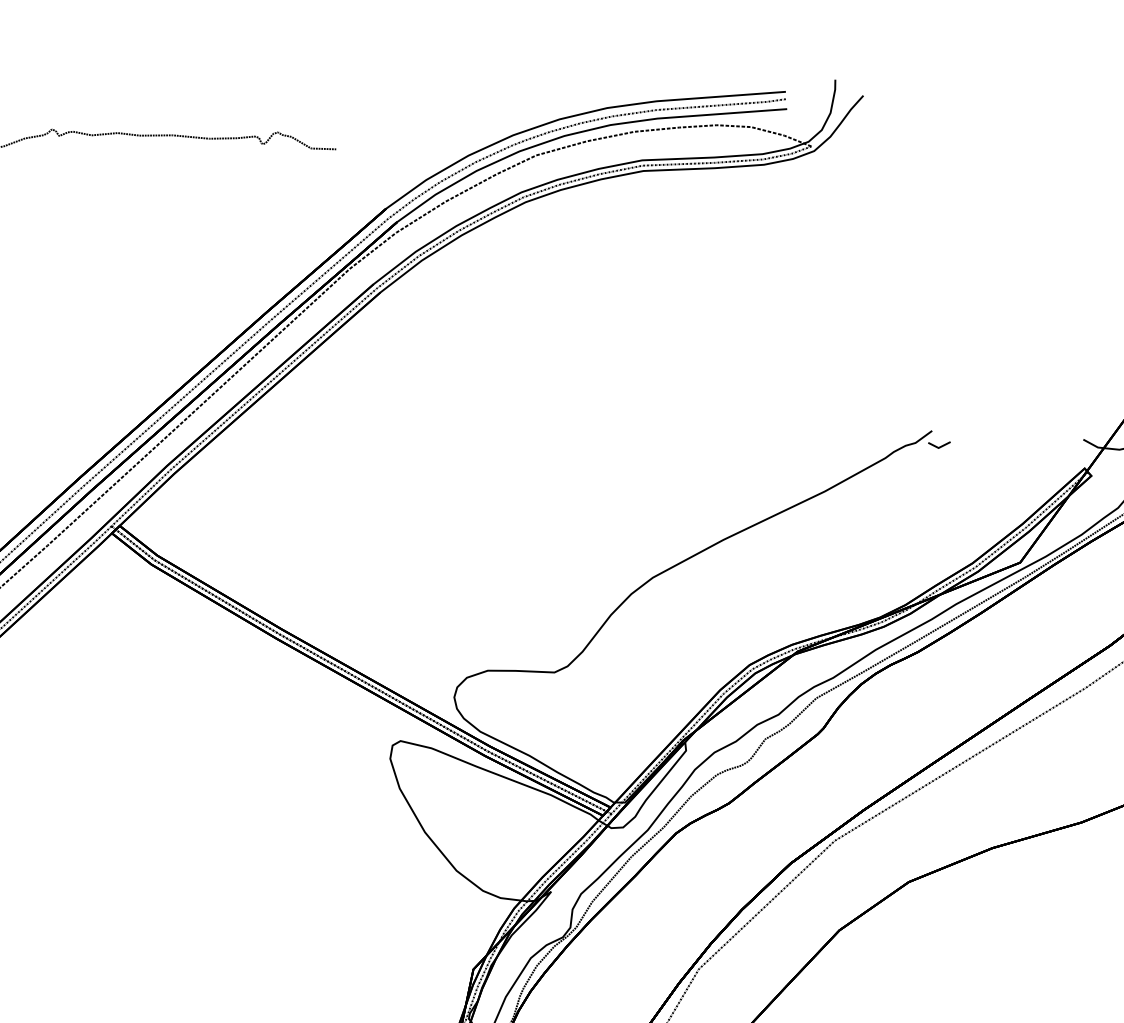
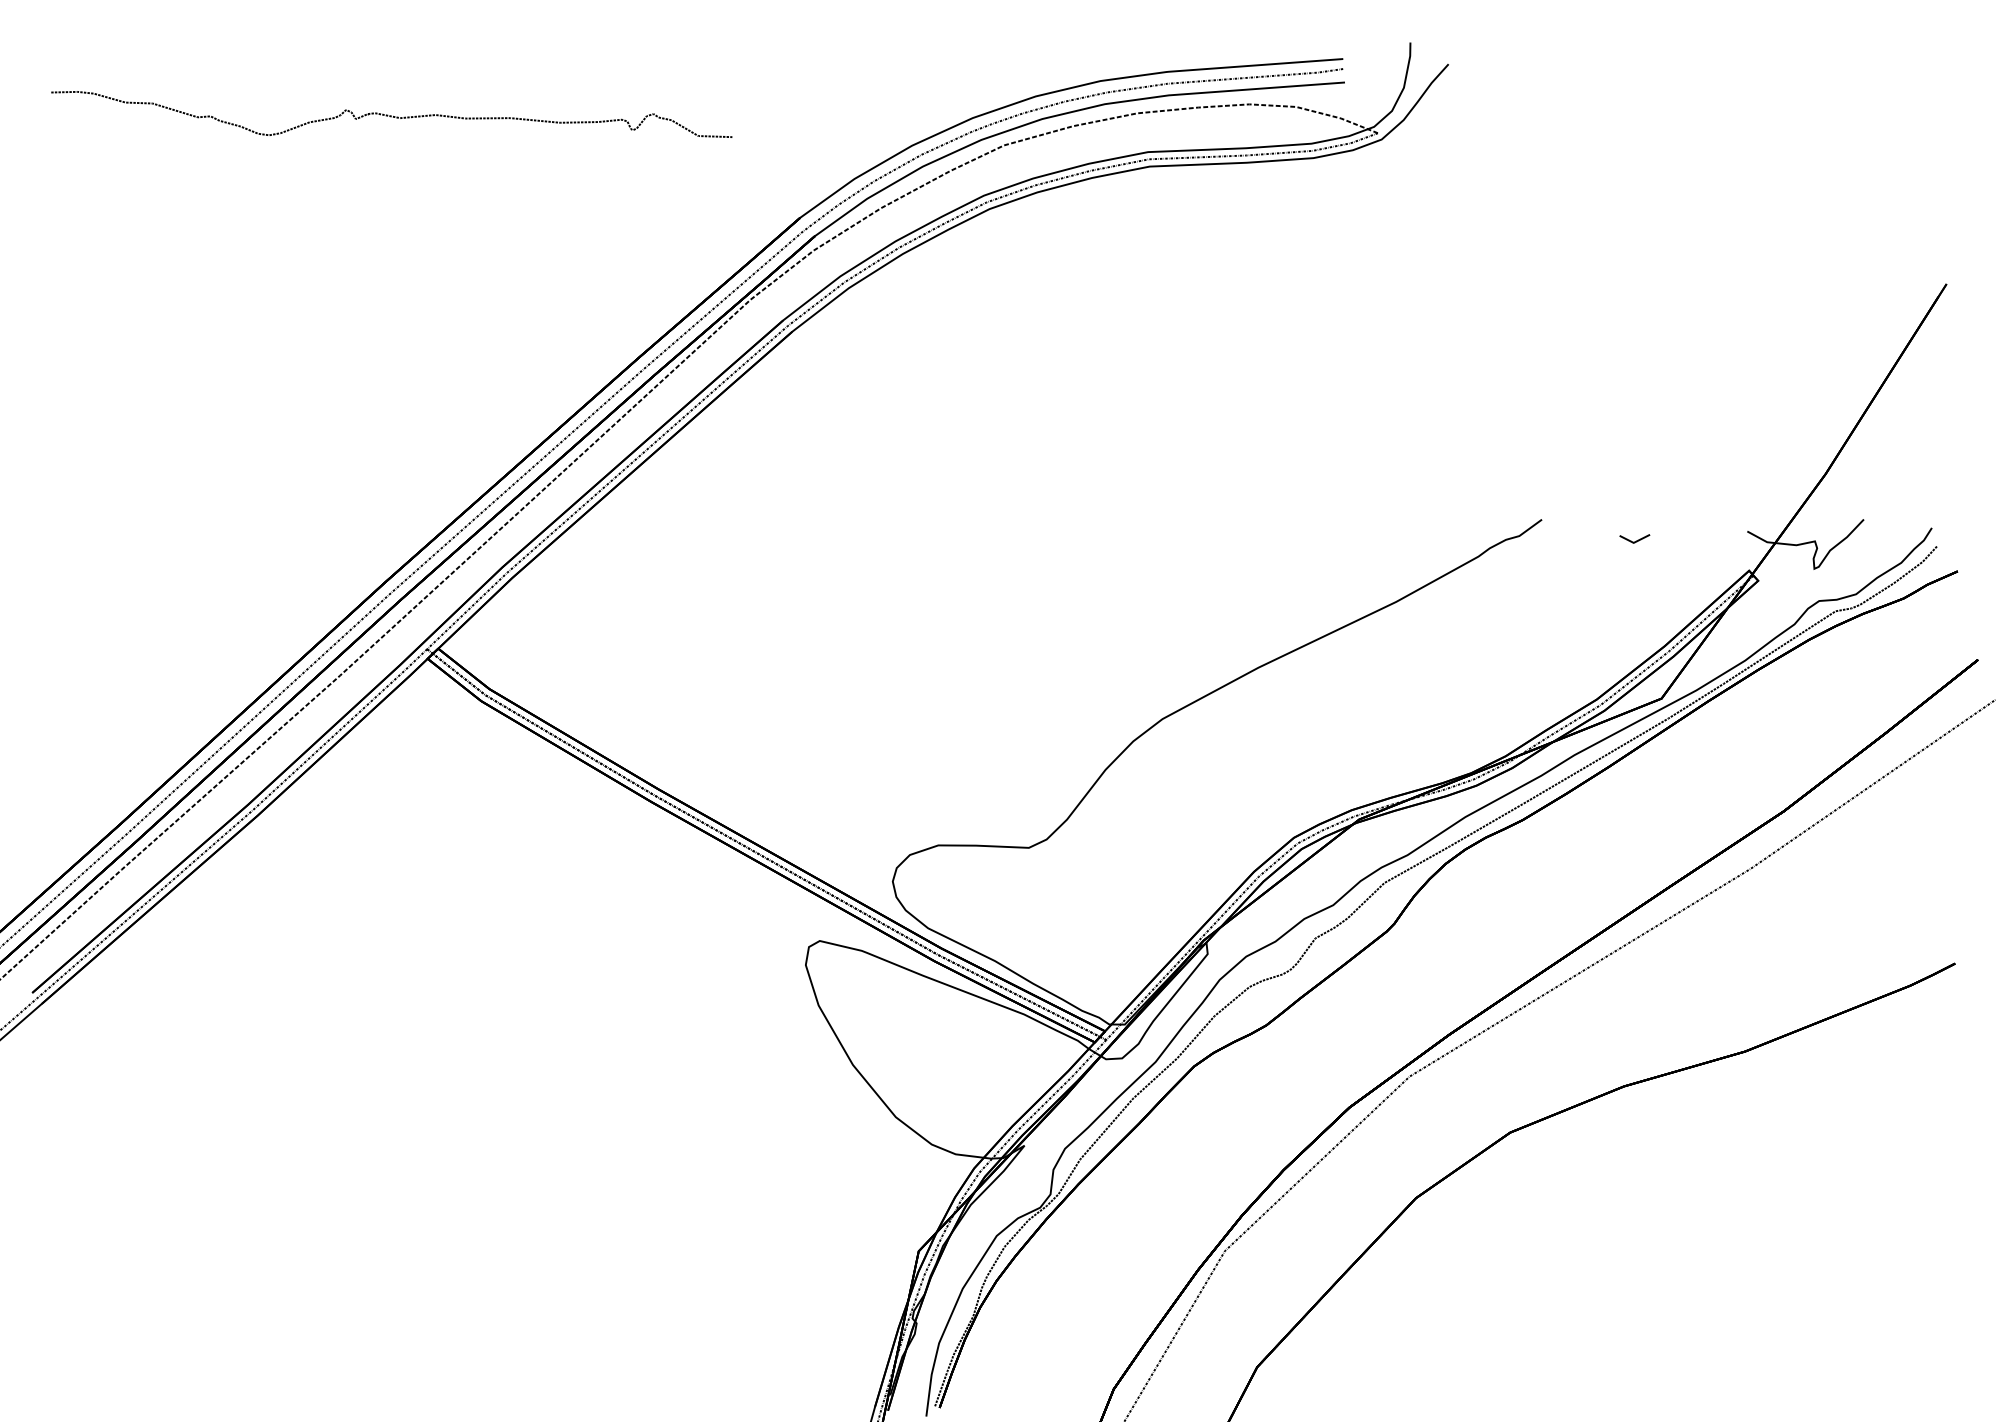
line: (940, 446) -> (1636, 540), moved

